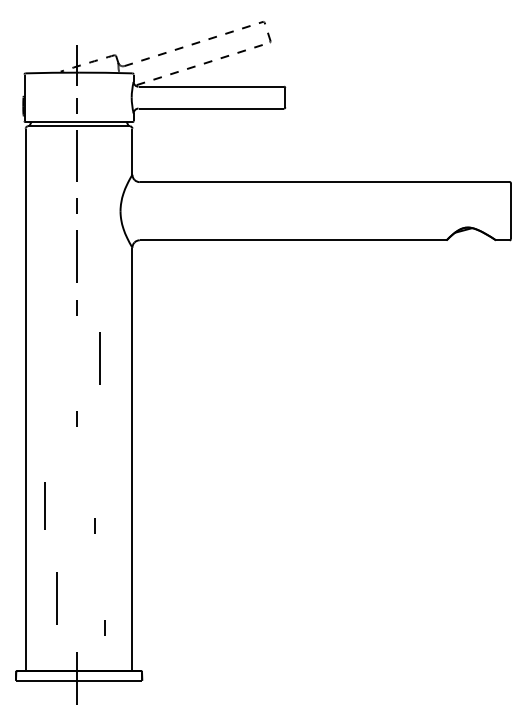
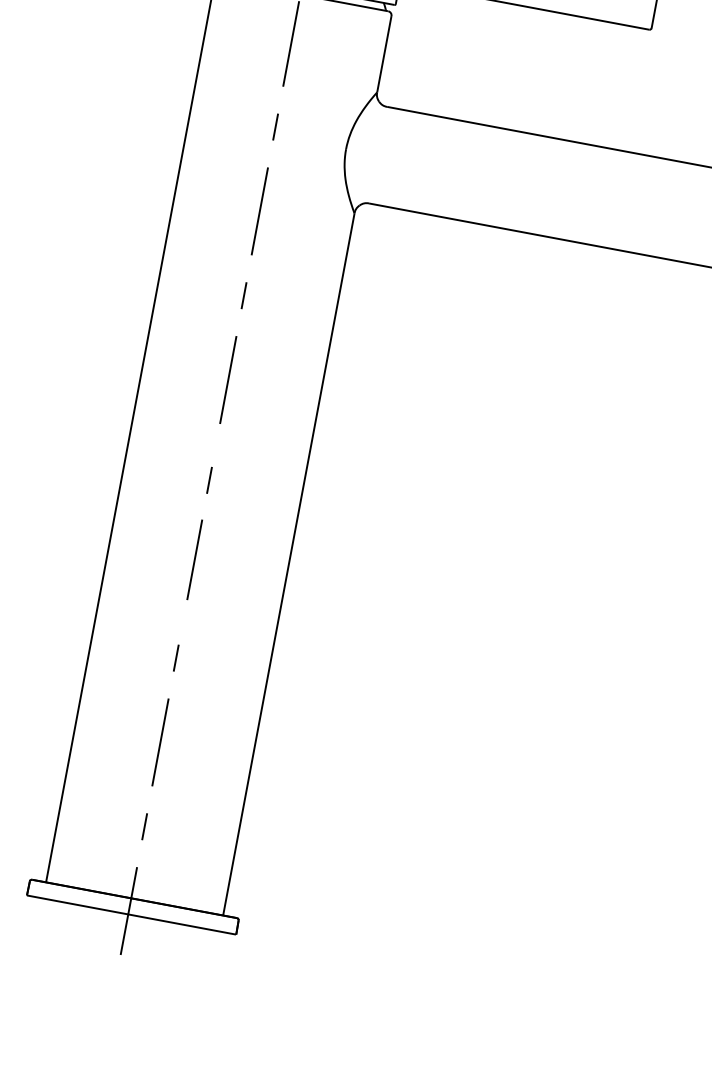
line: (99, 358) -> (227, 379), moved
line: (44, 505) -> (193, 558), moved
line: (94, 525) -> (175, 656), moved
line: (56, 598) -> (159, 743), moved
line: (104, 627) -> (143, 825), moved

